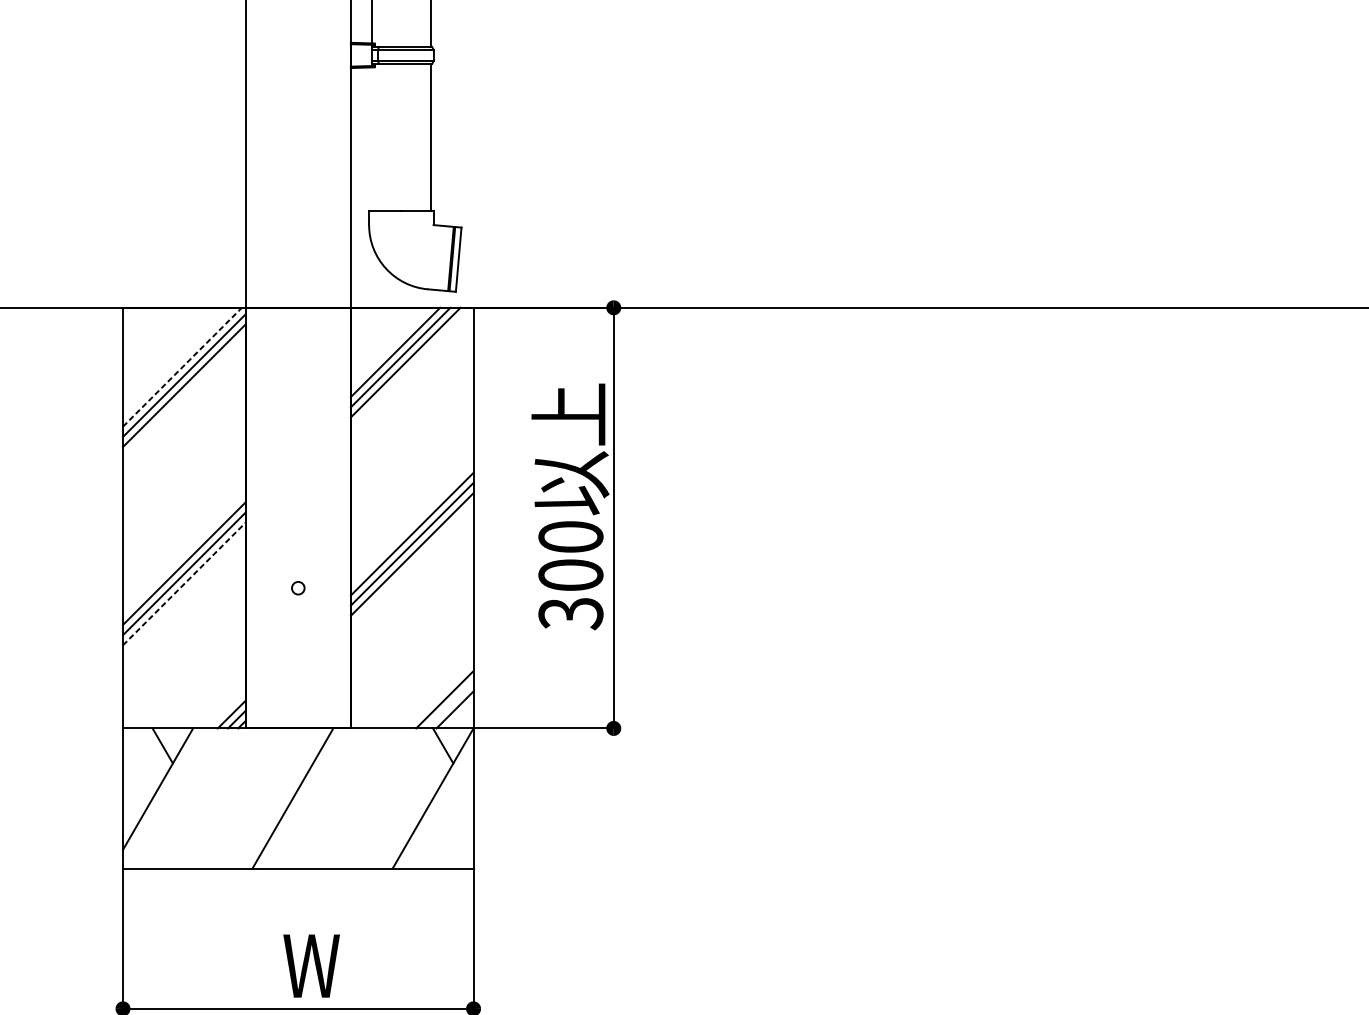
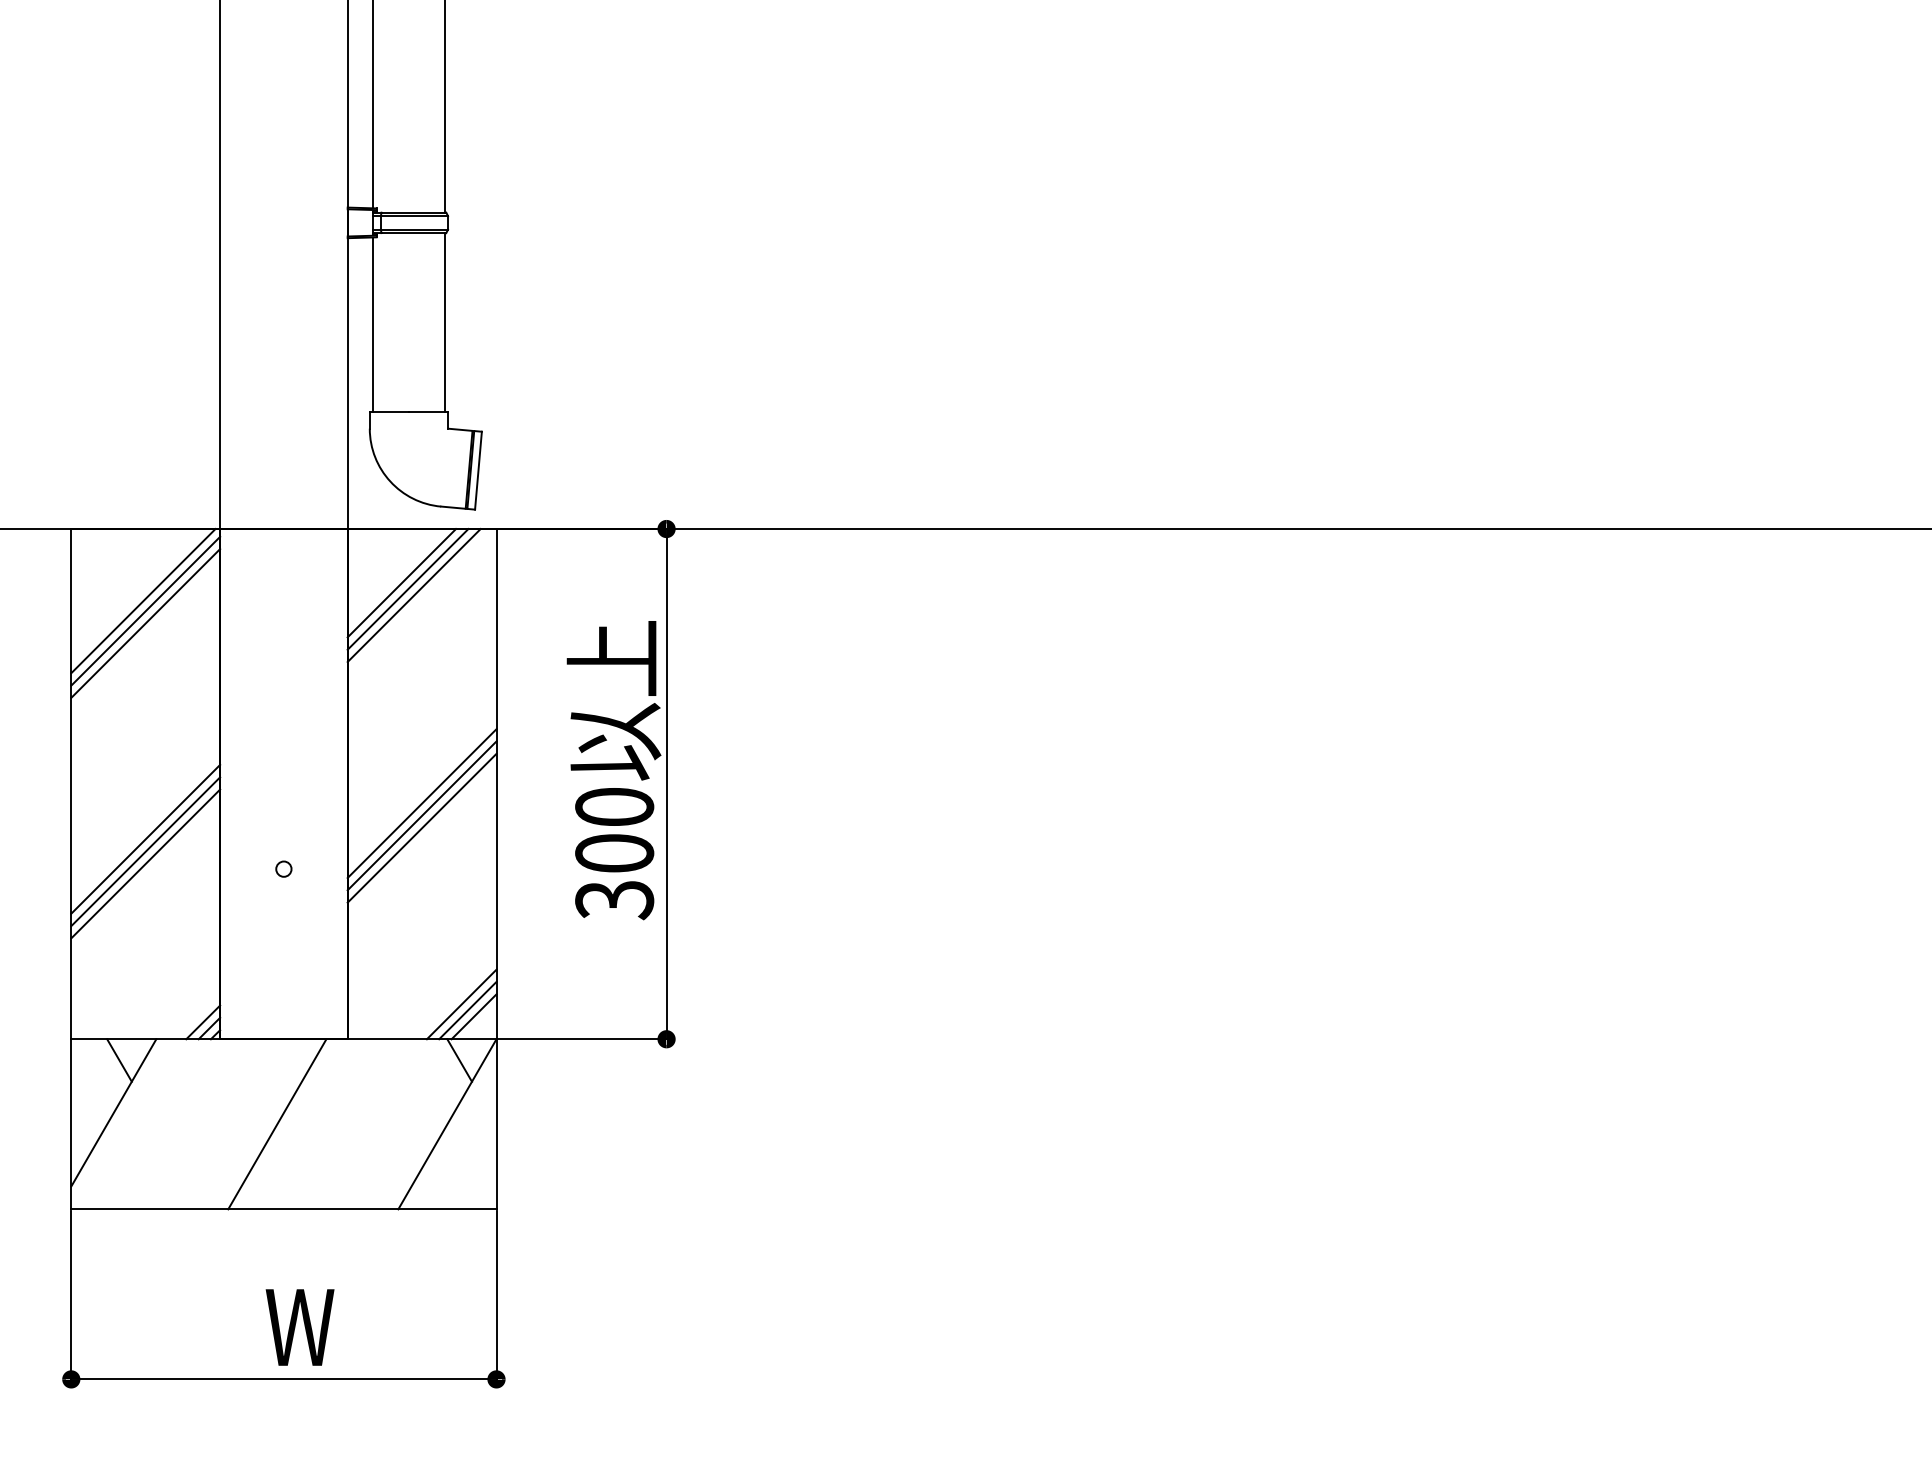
line: (372, 139) -> (373, 324), added
line: (182, 367) -> (143, 601), dashed -> solid
line: (185, 583) -> (146, 863), dashed -> solid
line: (449, 704) -> (467, 1010), added

